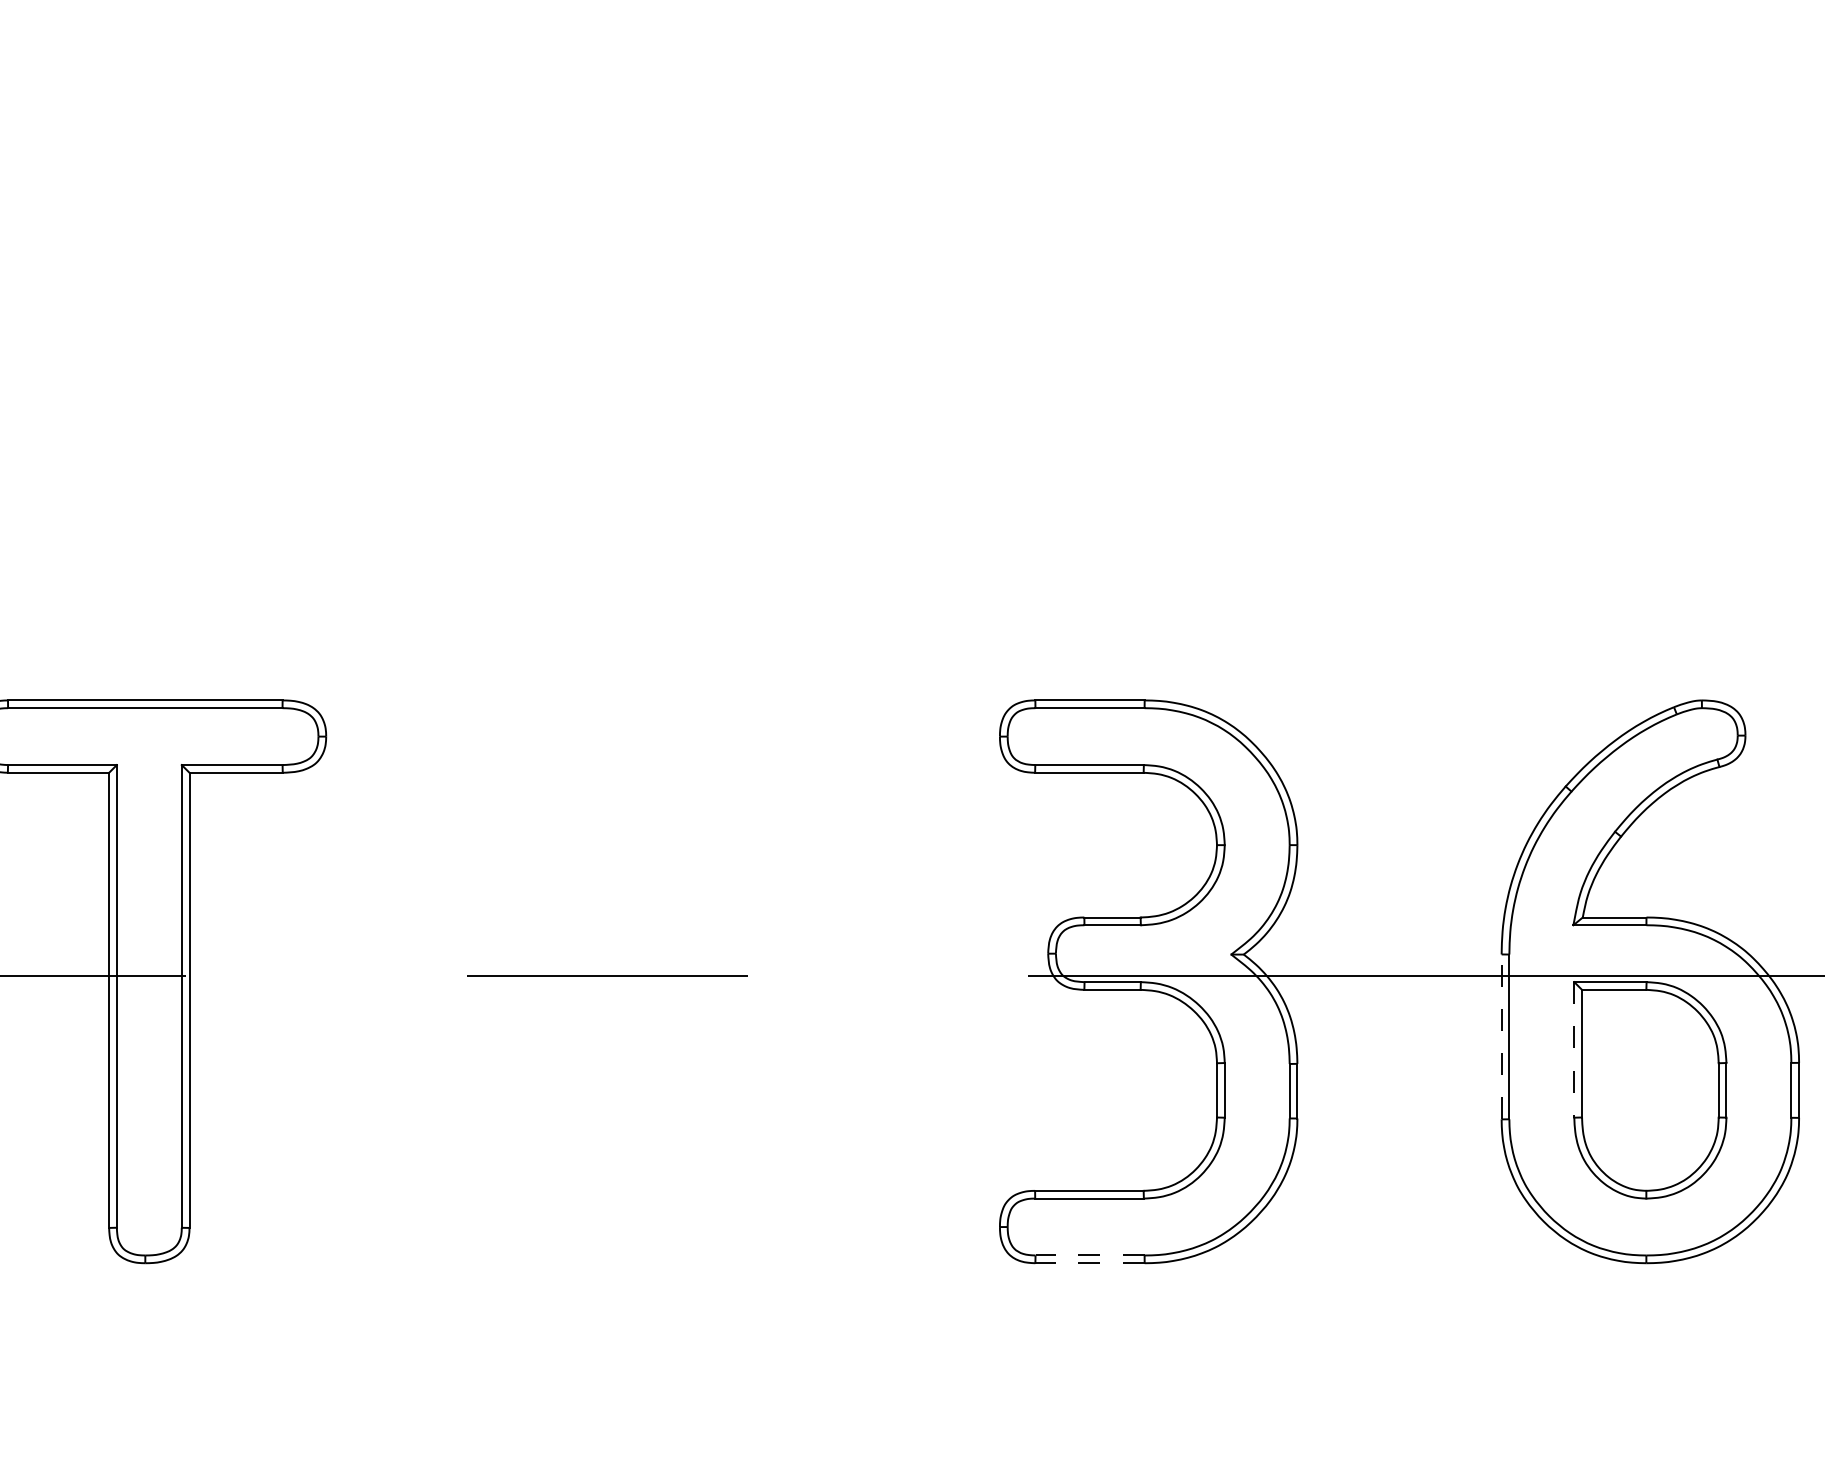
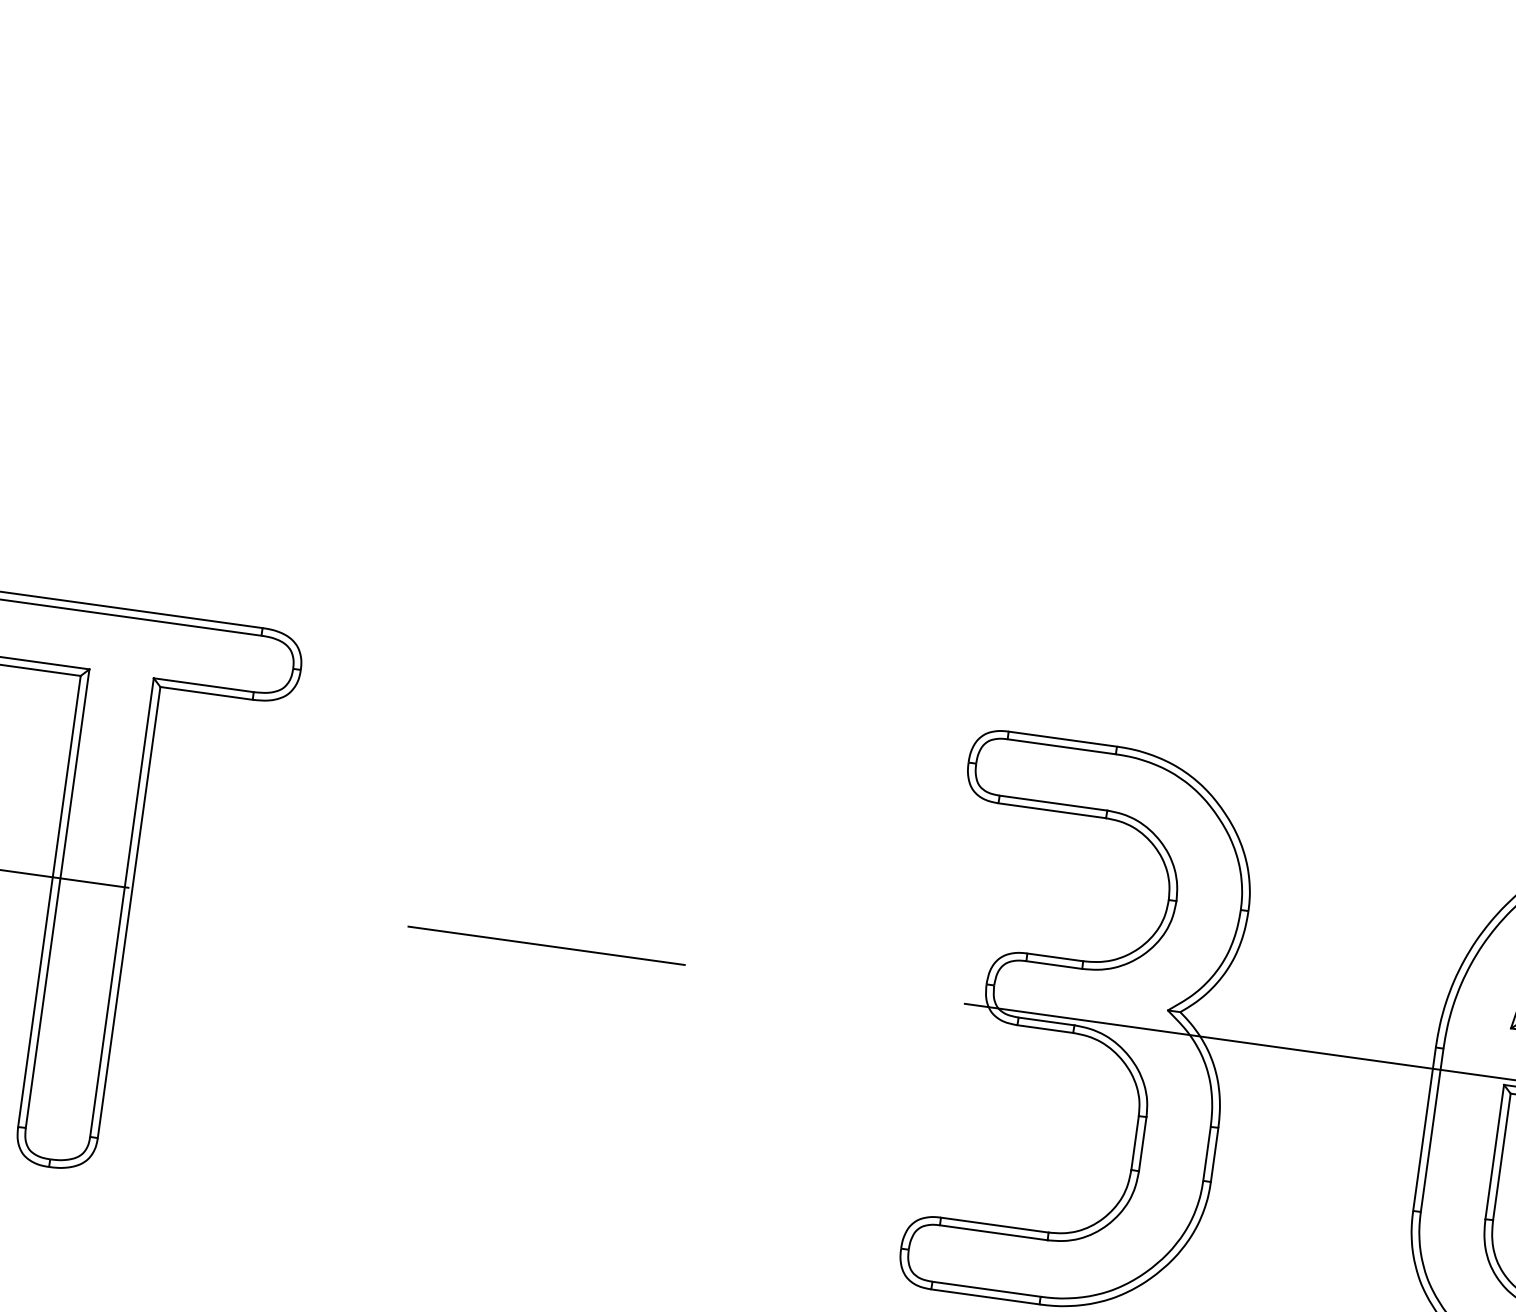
line: (1501, 1036) -> (1424, 1128), dashed -> solid
line: (1574, 1049) -> (1494, 1151), dashed -> solid
line: (1090, 1255) -> (986, 1289), dashed -> solid
line: (1090, 1263) -> (985, 1297), dashed -> solid

